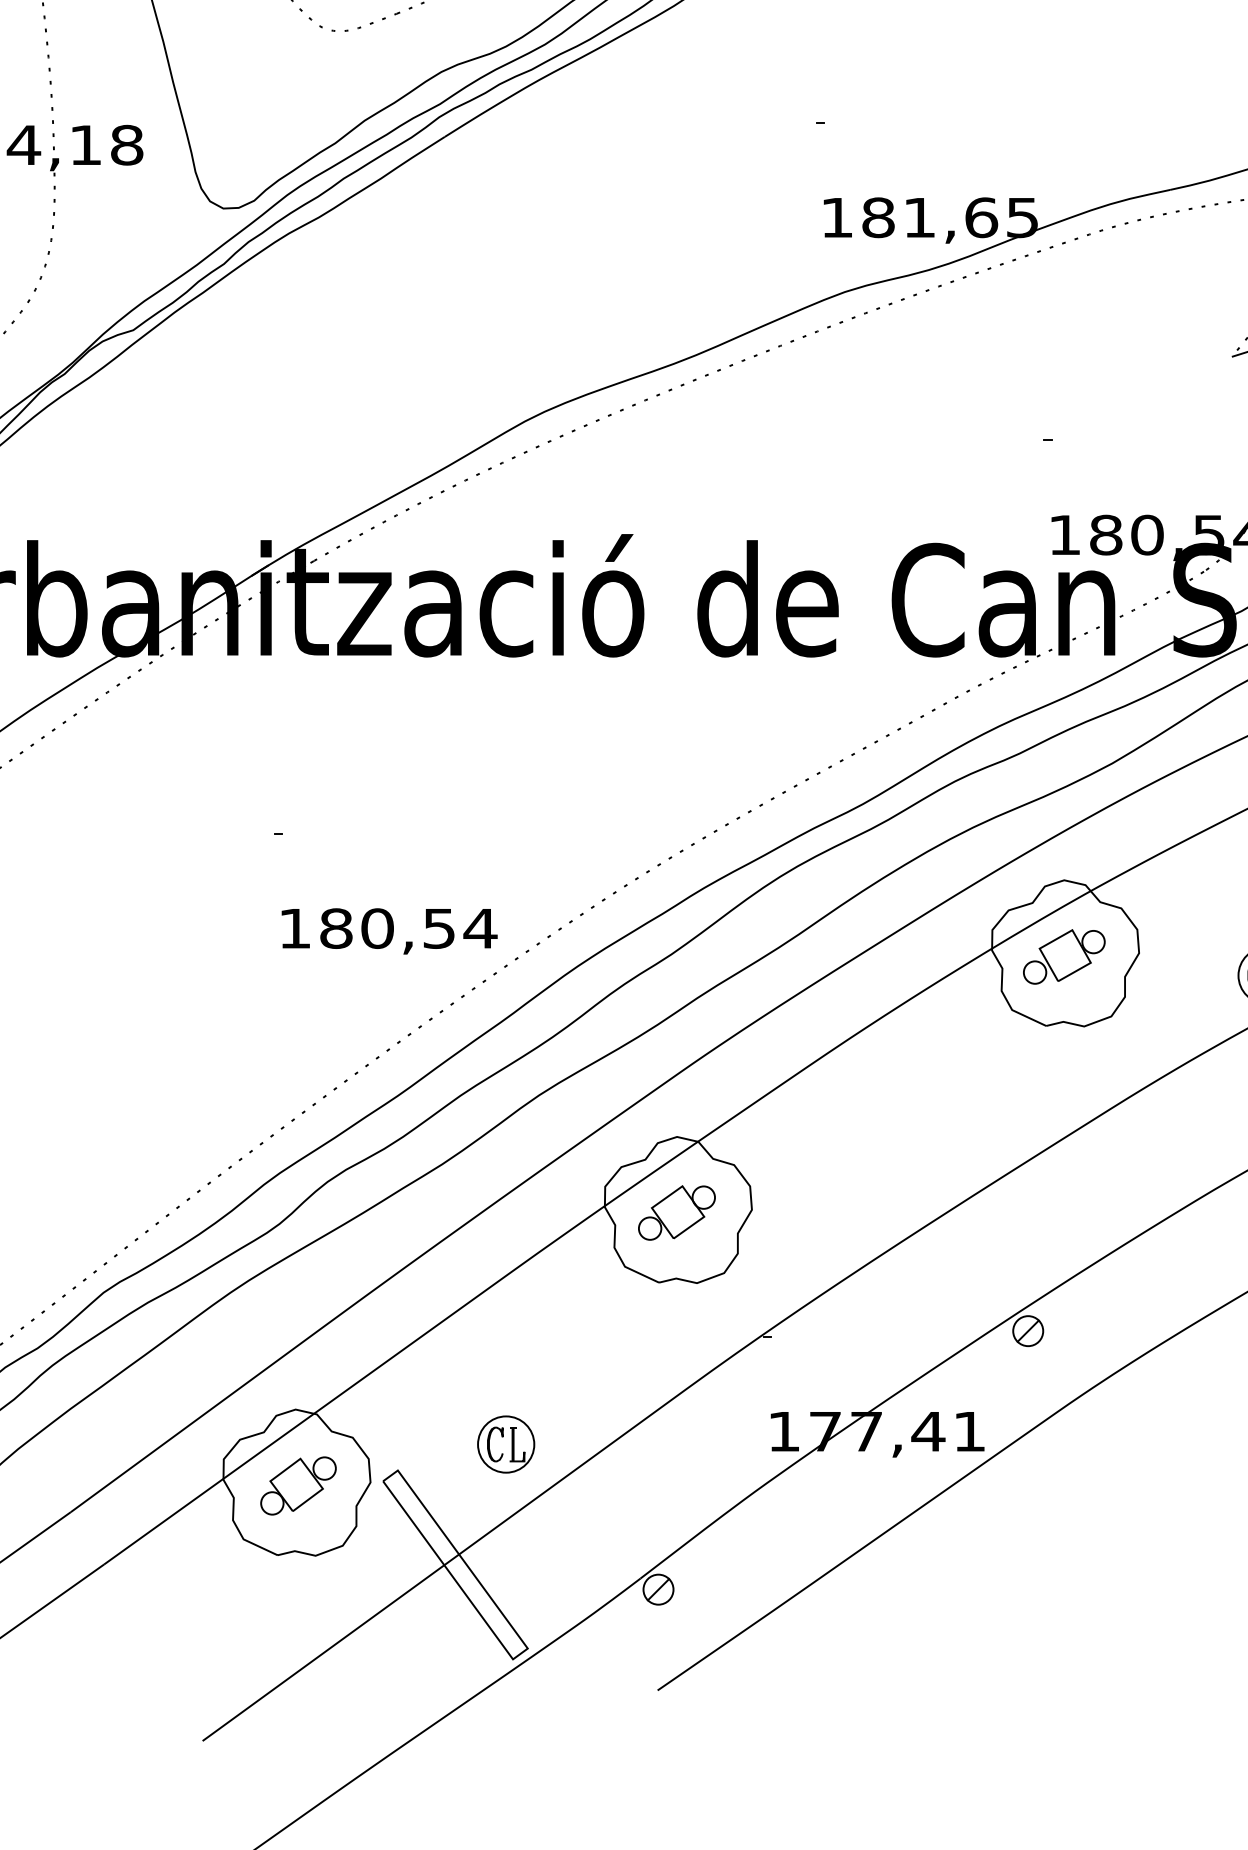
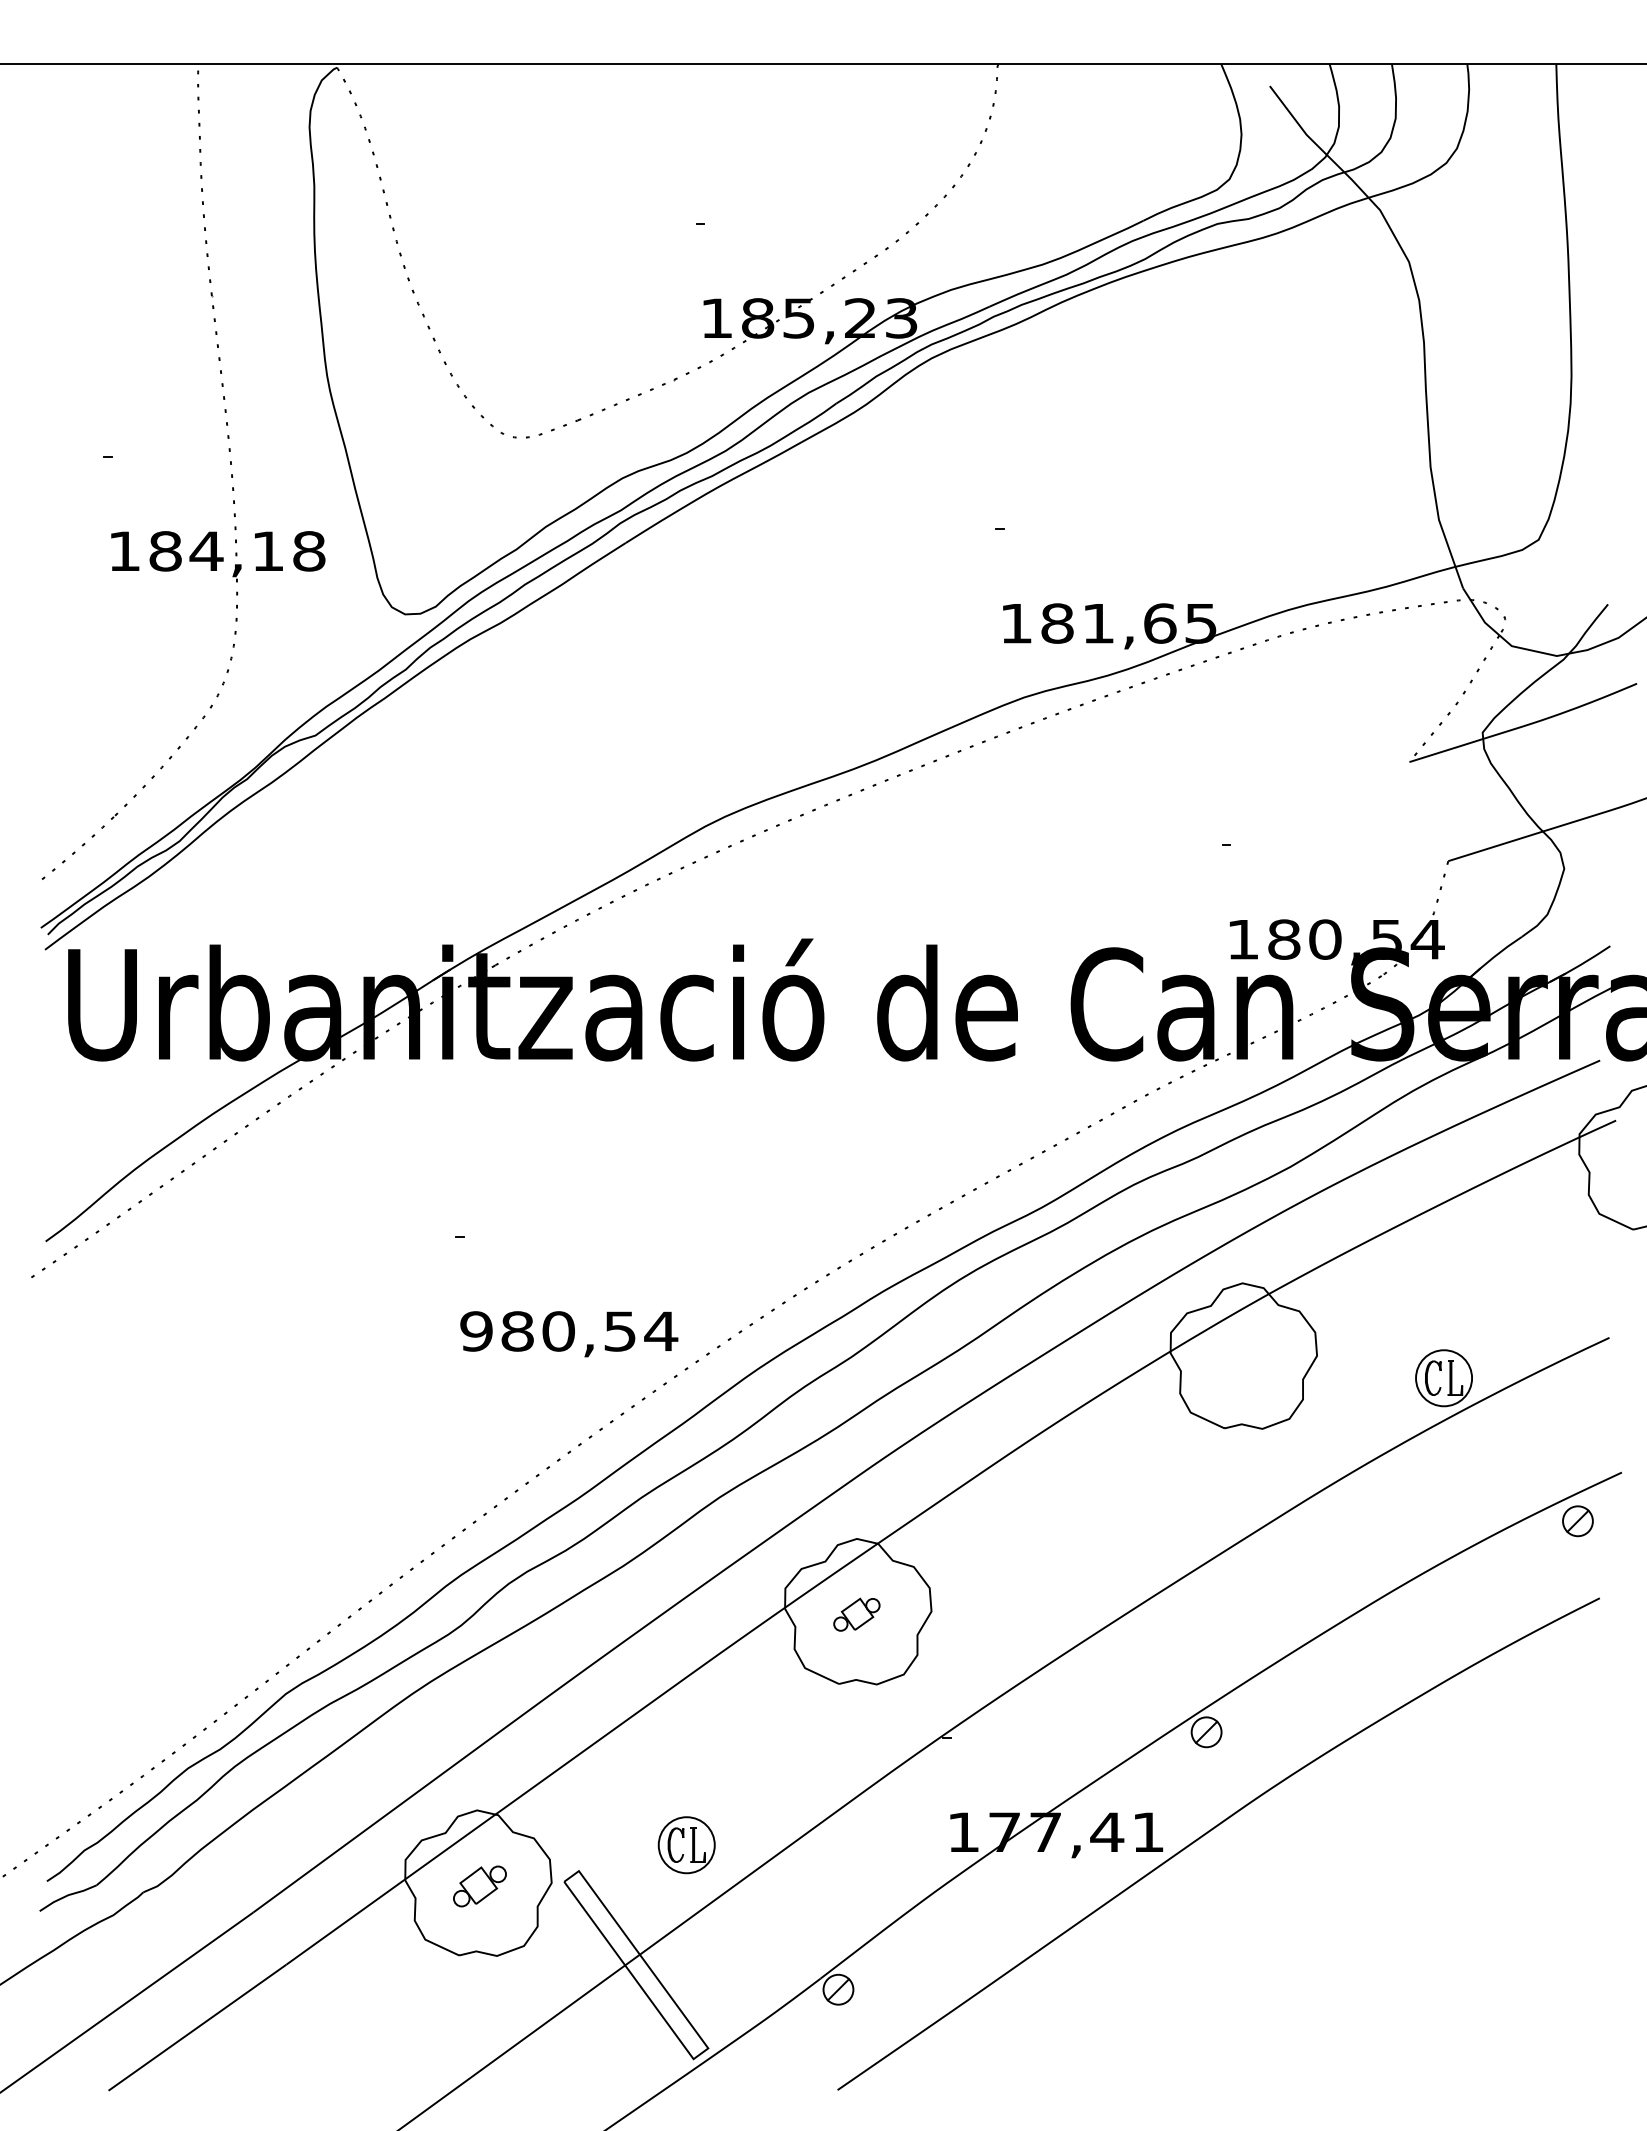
text: (295, 928) -> (476, 1331), 180,54 -> 980,54
part: (1064, 956) -> (1242, 1359), removed
part: (676, 1212) -> (856, 1614), size x0.6
part: (298, 1485) -> (479, 1886), size x0.7

